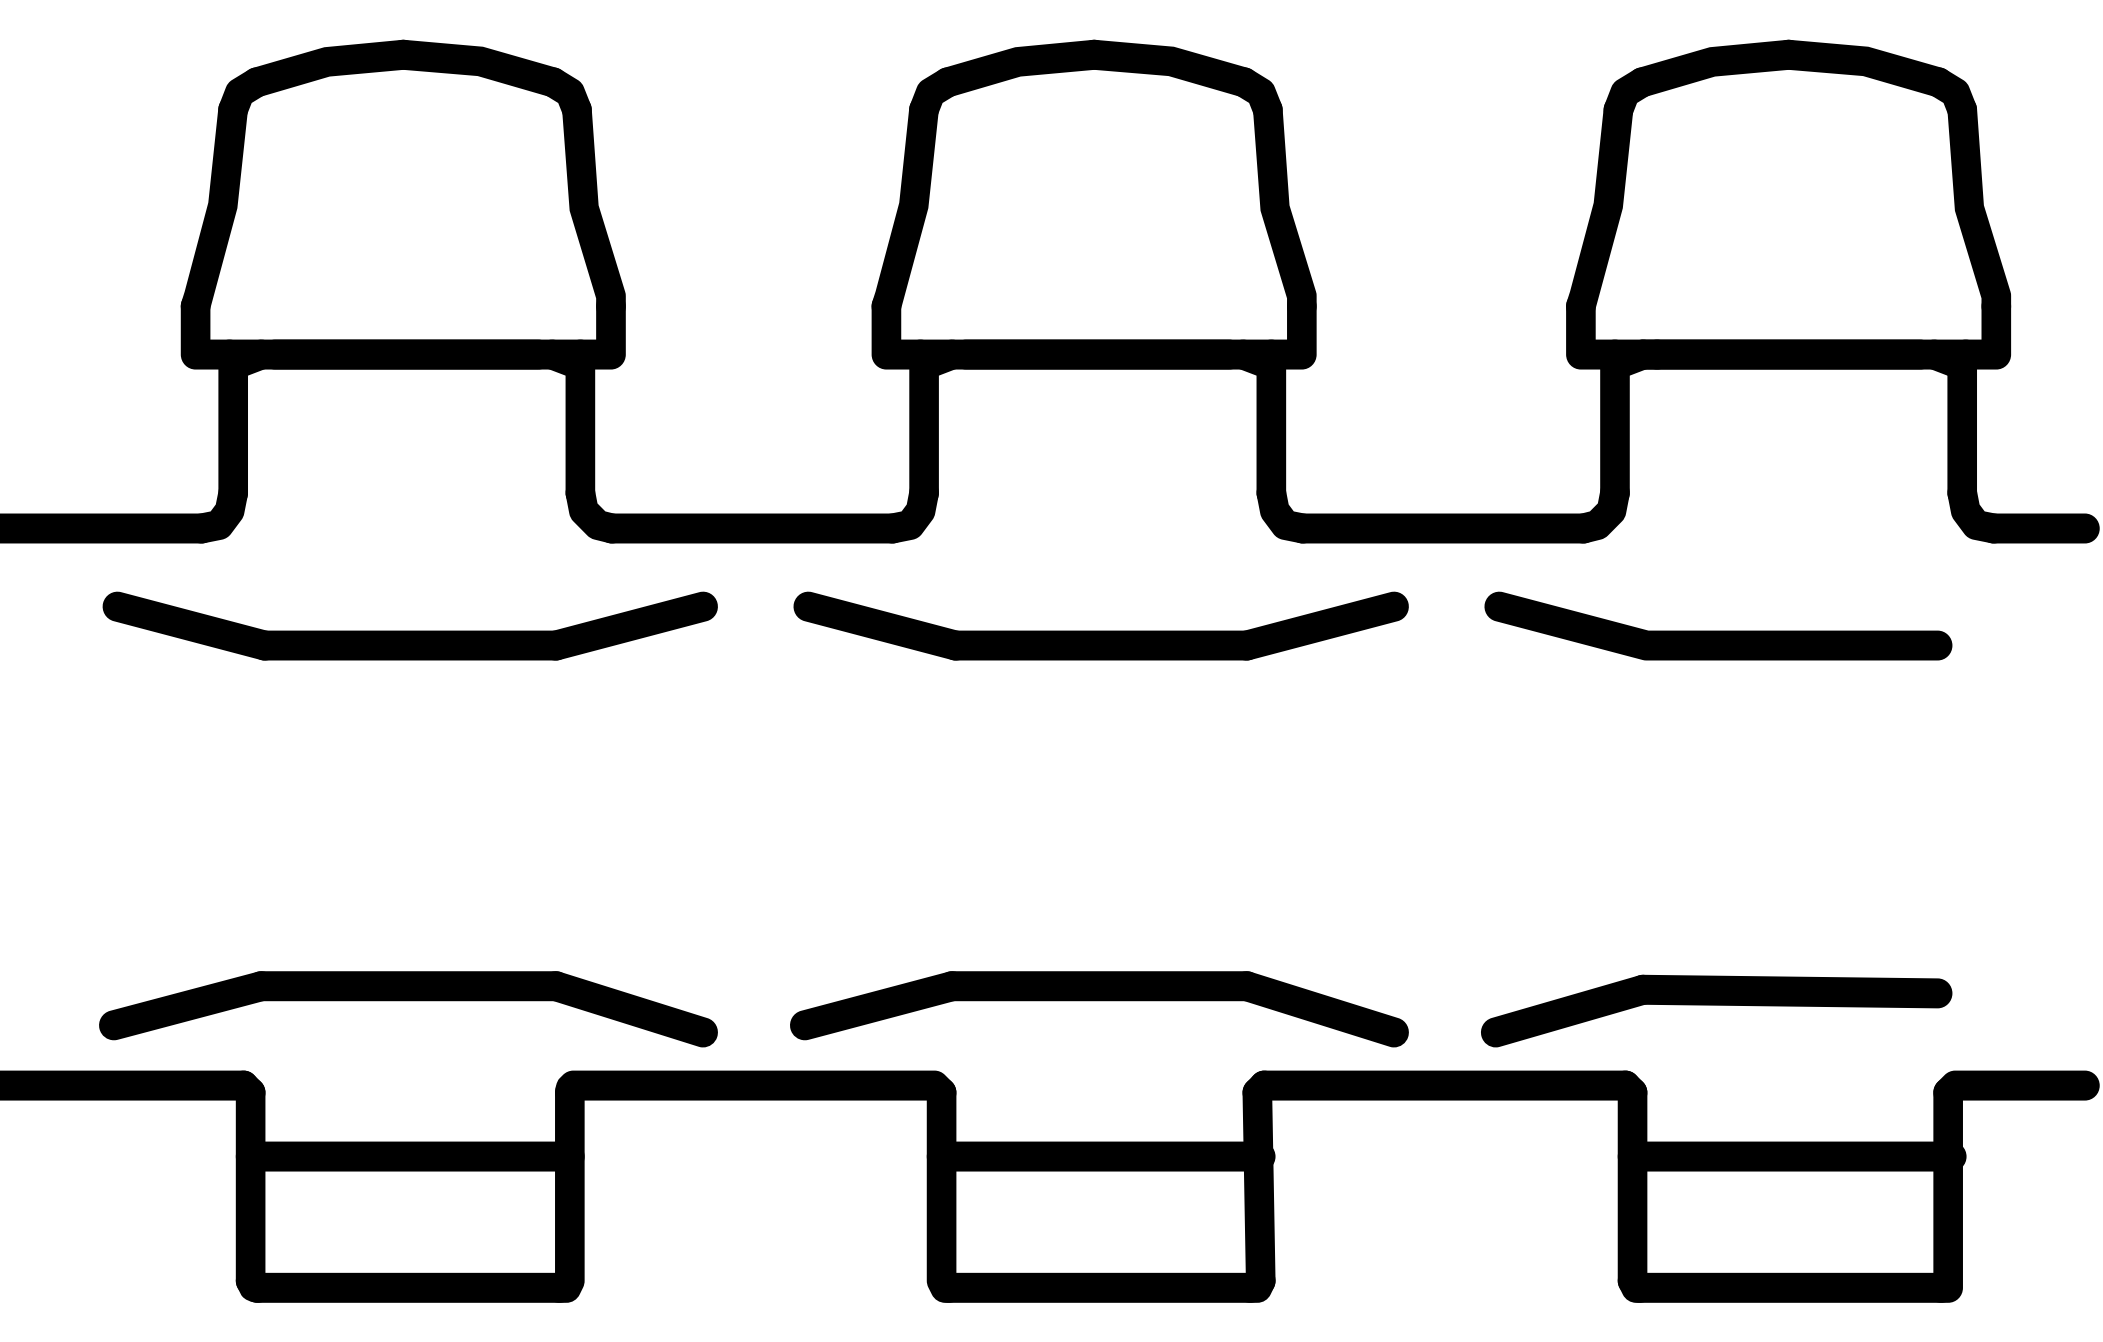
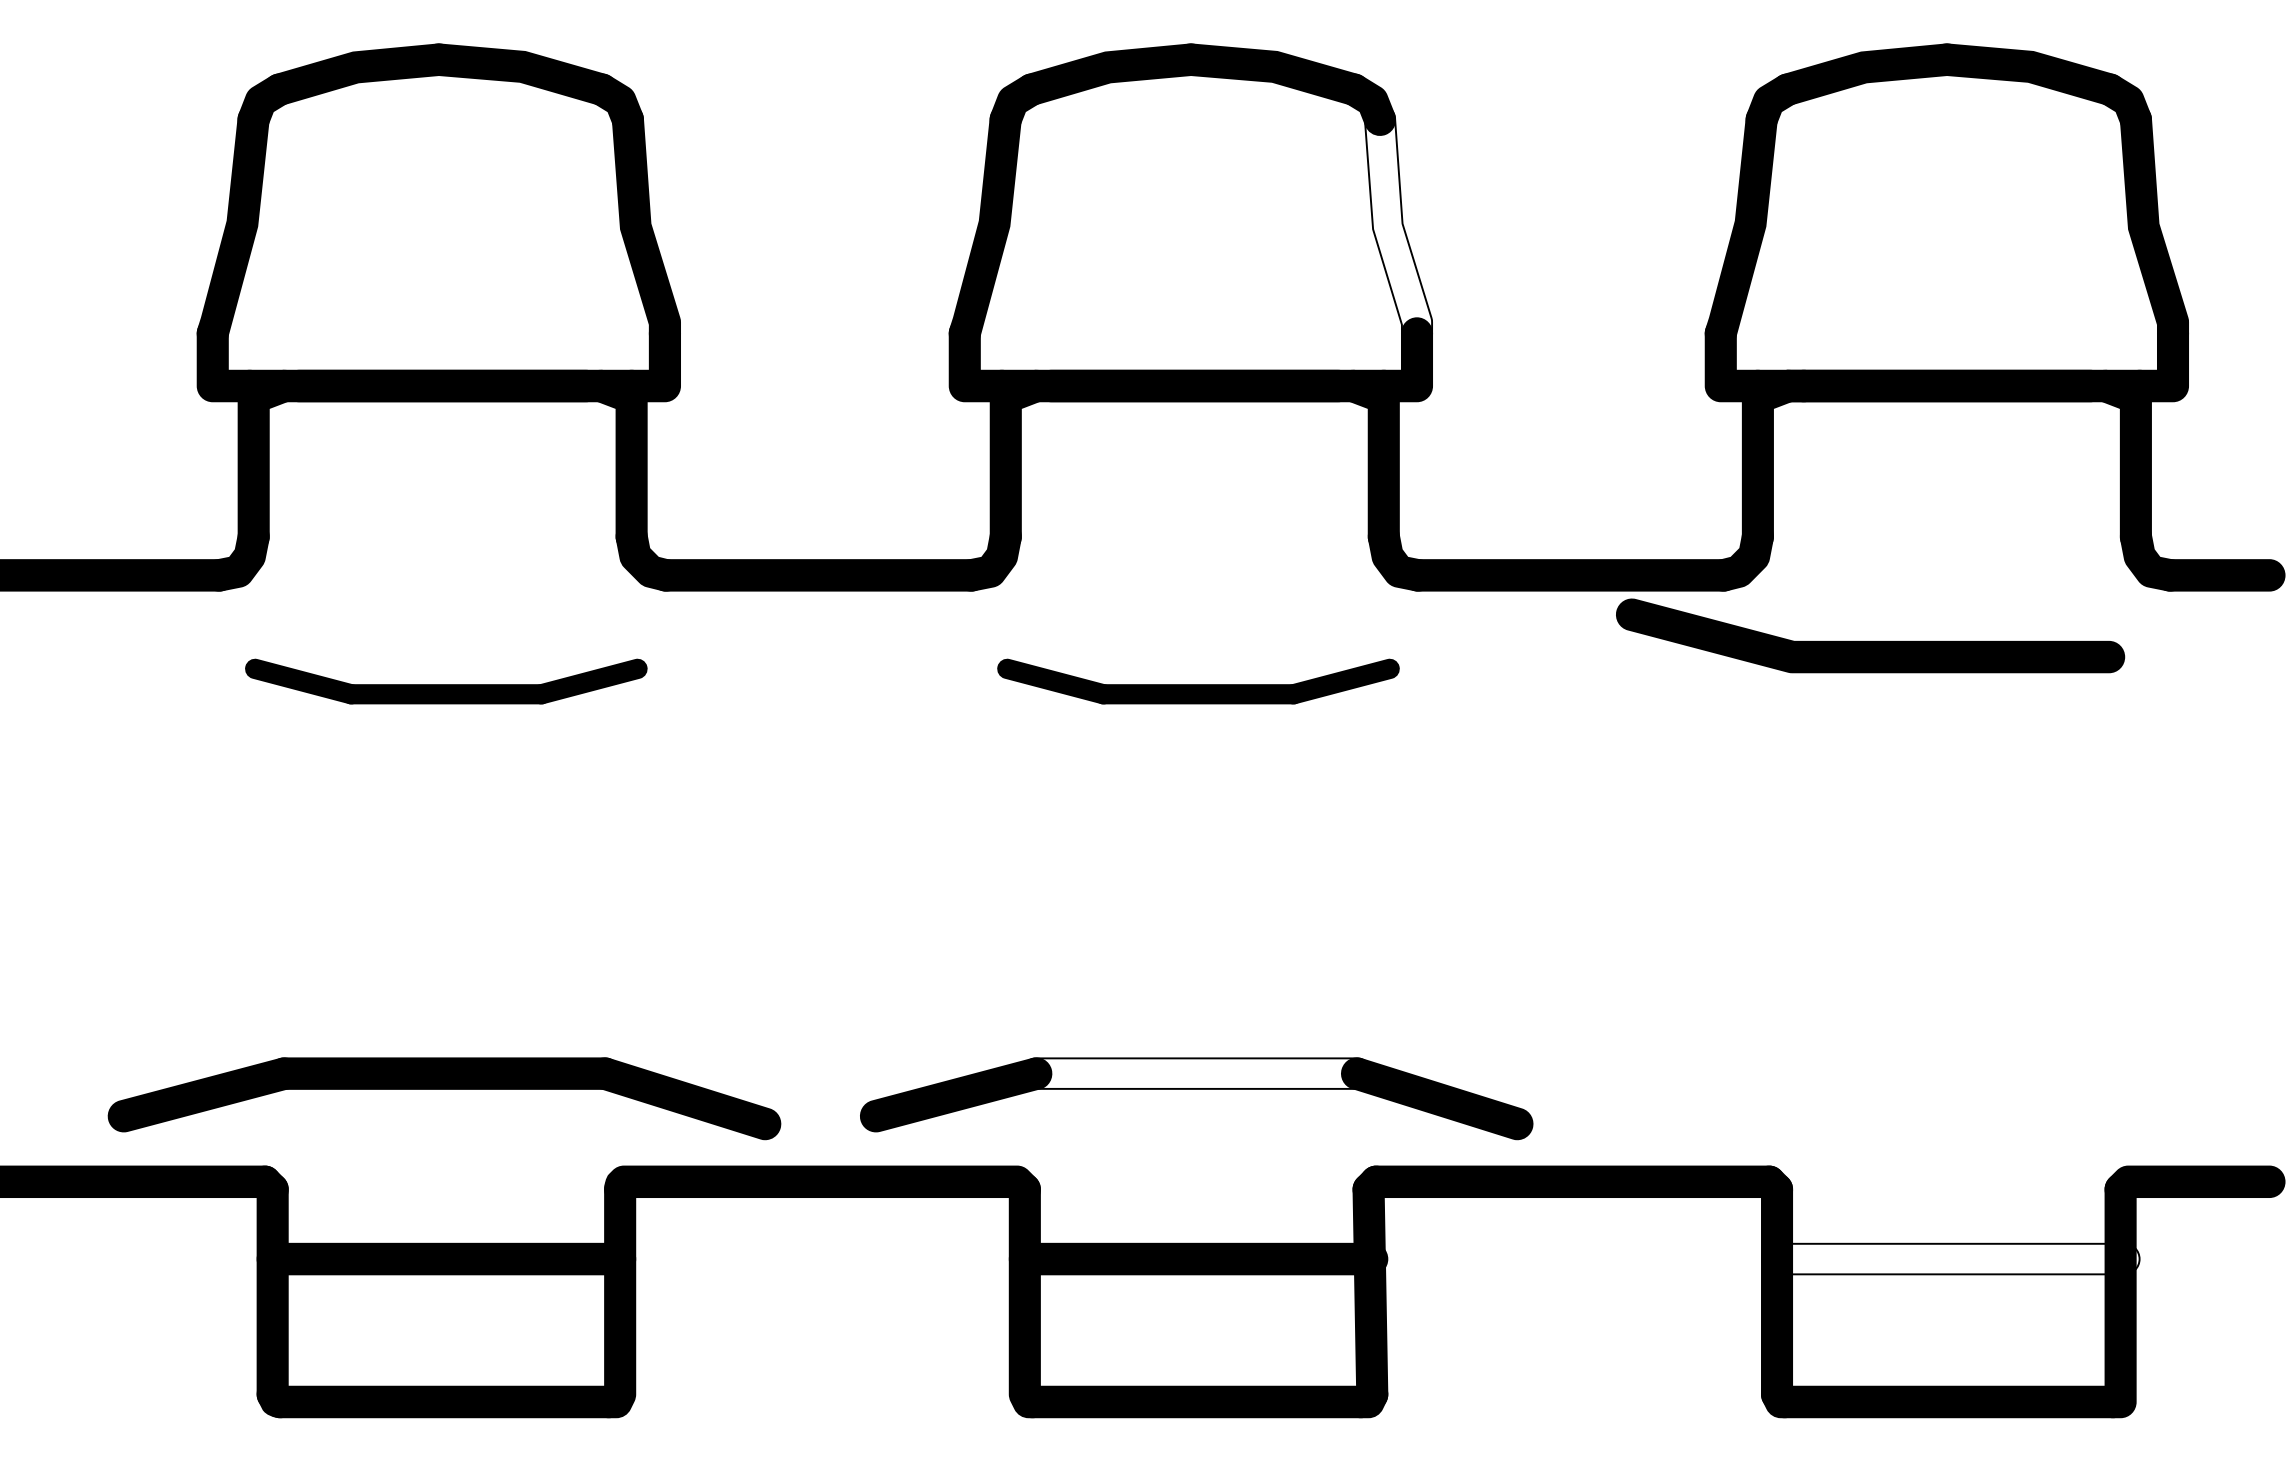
fill: (1284, 207) -> (1398, 225), removed
part: (409, 625) -> (445, 680), size x0.6
part: (1100, 625) -> (1197, 680), size x0.6
part: (1718, 625) -> (1870, 635), moved
fill: (1099, 986) -> (1196, 1073), removed
part: (1716, 1010) -> (1868, 1100), removed
fill: (1791, 1156) -> (1950, 1259), removed

